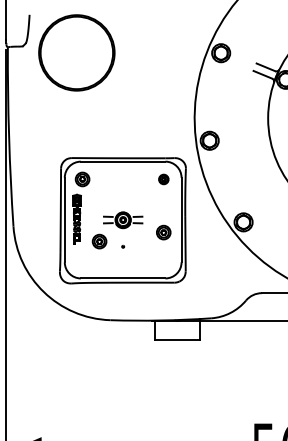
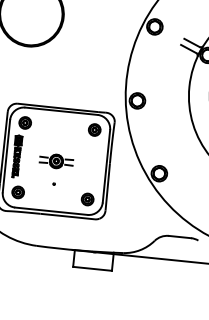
part: (163, 179) -> (94, 130), size x1.43
part: (163, 232) -> (87, 199), moved
part: (99, 241) -> (18, 192), moved

